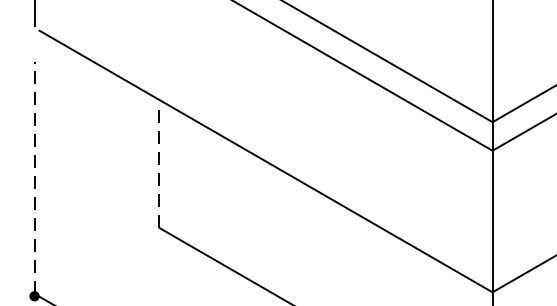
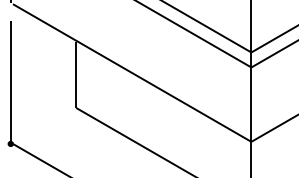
line: (159, 165) -> (76, 75), dashed -> solid
line: (33, 177) -> (10, 81), dashed -> solid

